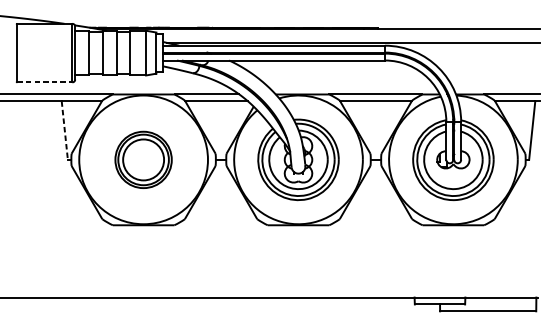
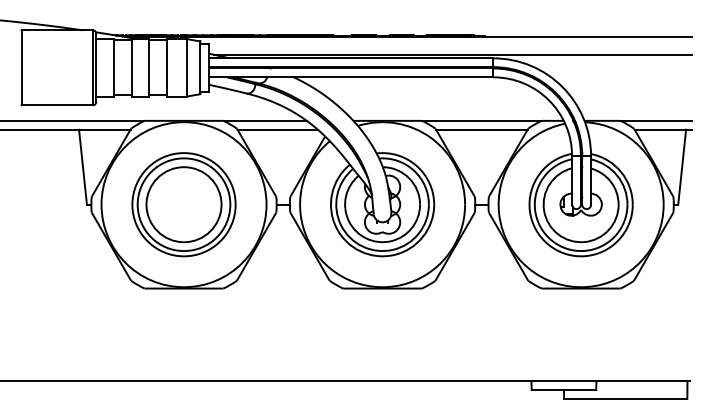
line: (44, 82) -> (57, 105), dashed -> solid
line: (65, 130) -> (83, 167), dashed -> solid
part: (143, 159) -> (183, 204), size x1.43

